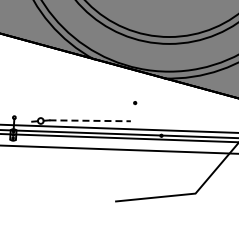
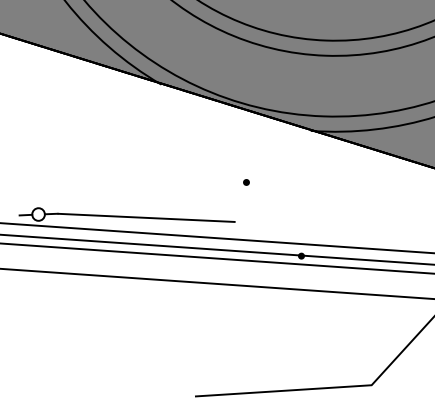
line: (90, 120) -> (147, 217), dashed -> solid

